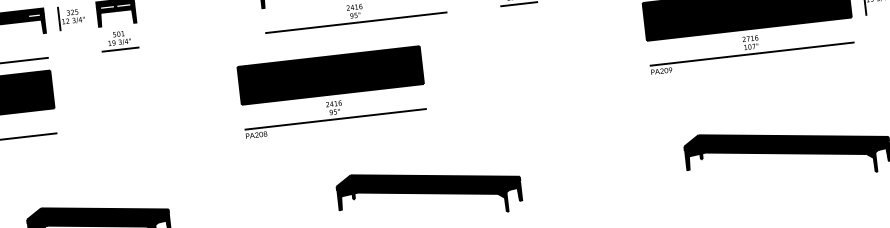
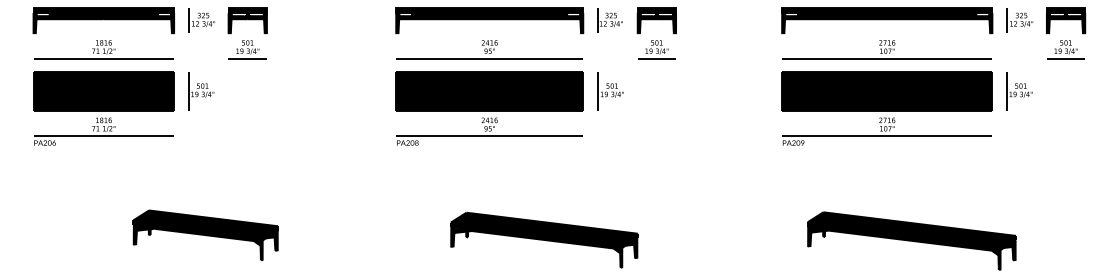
part: (477, 41) -> (610, 91), added
part: (79, 86) -> (201, 91), added
part: (332, 92) -> (489, 108), moved

